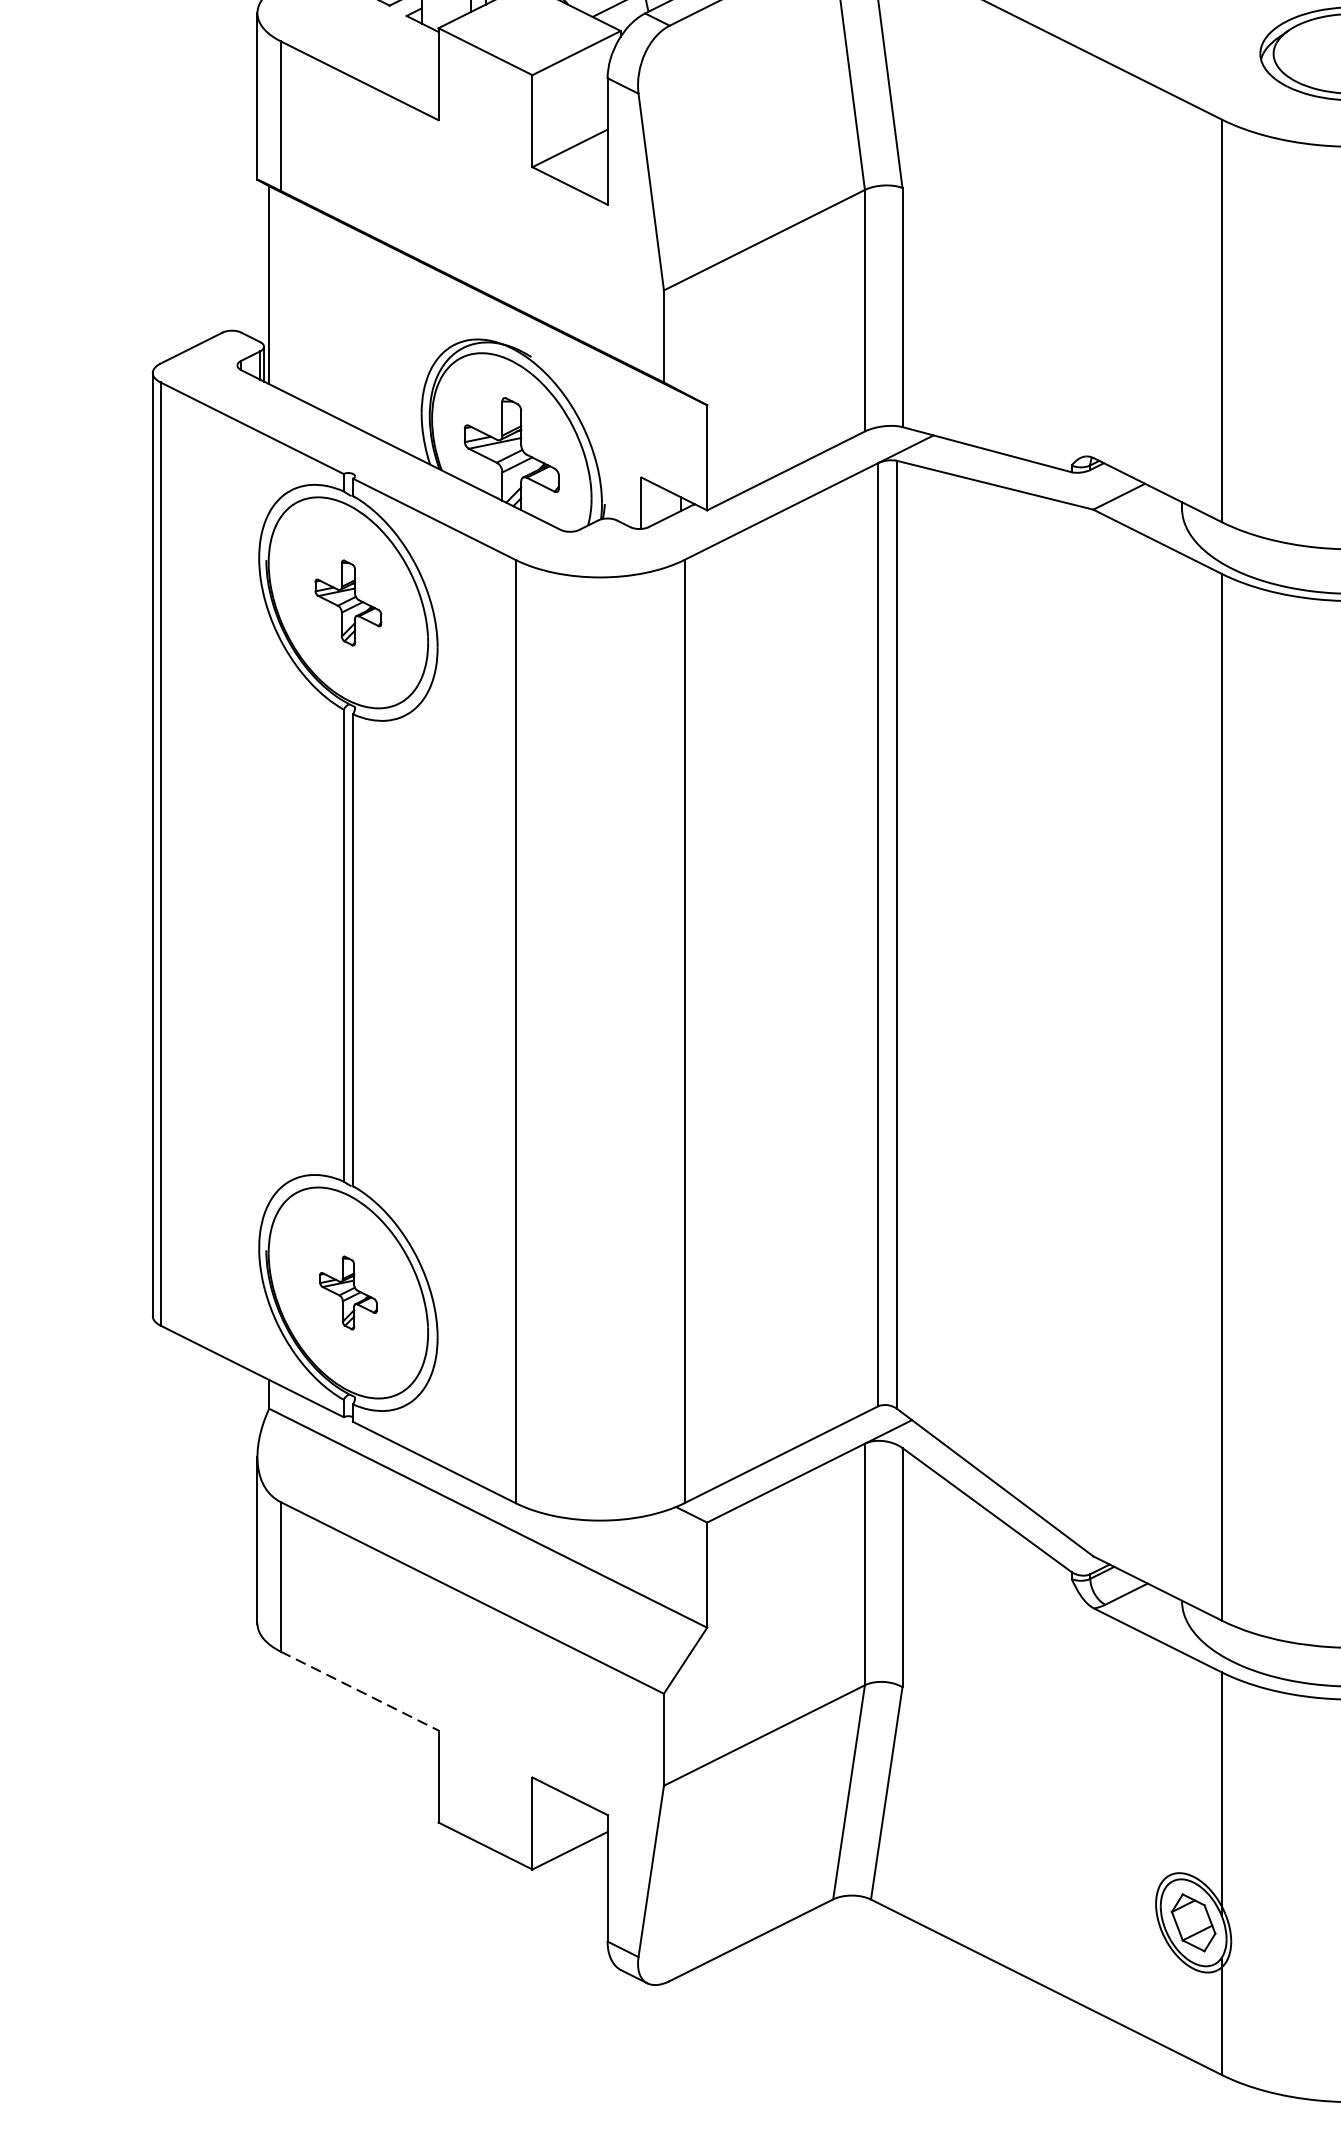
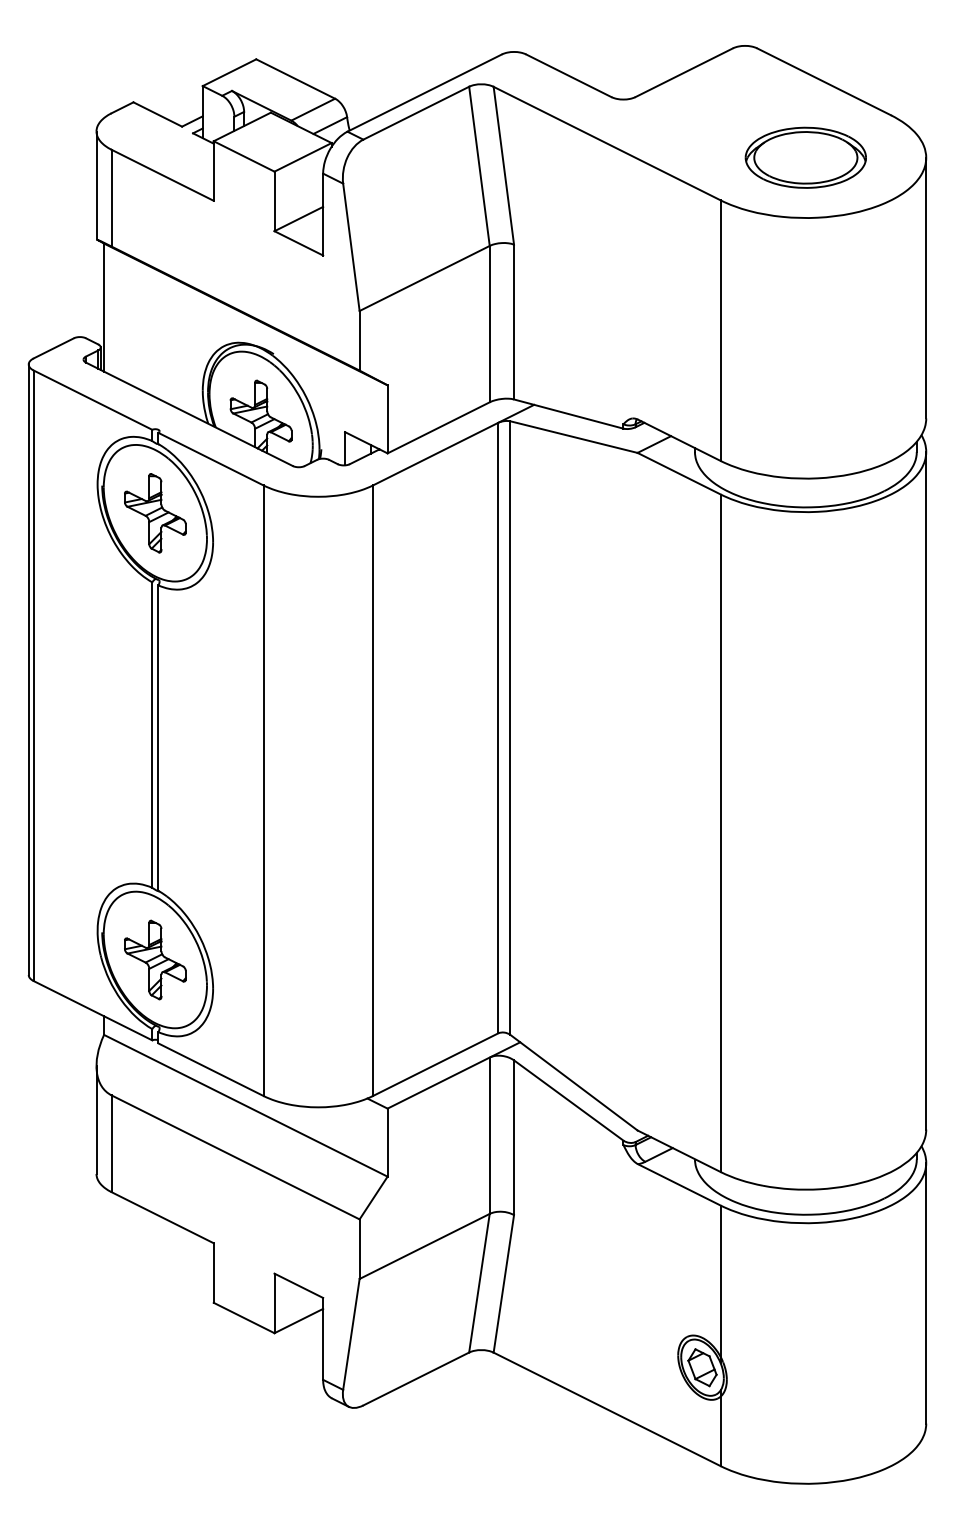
part: (348, 603) -> (155, 513), size x1.43
part: (348, 1292) -> (155, 959), size x1.67
line: (360, 1690) -> (163, 1217), dashed -> solid

